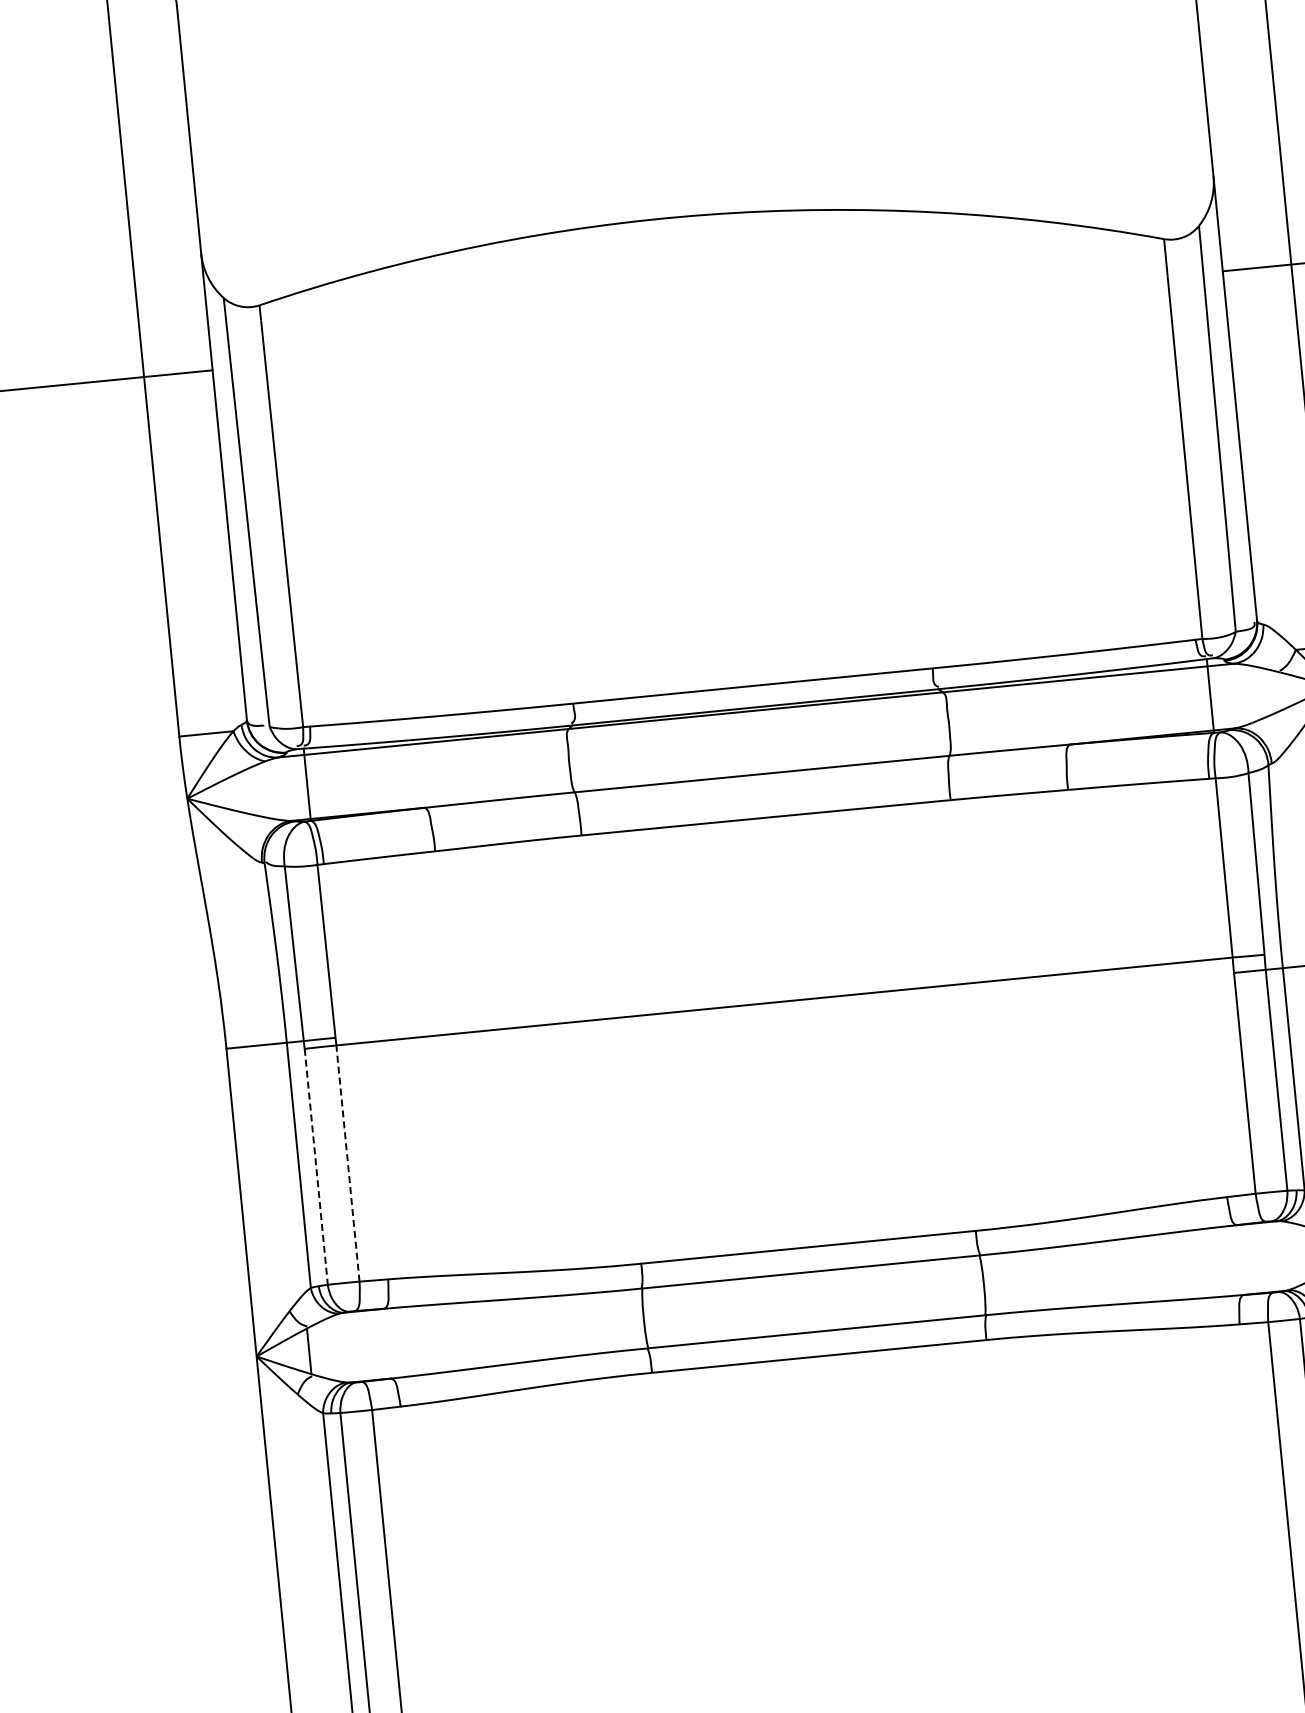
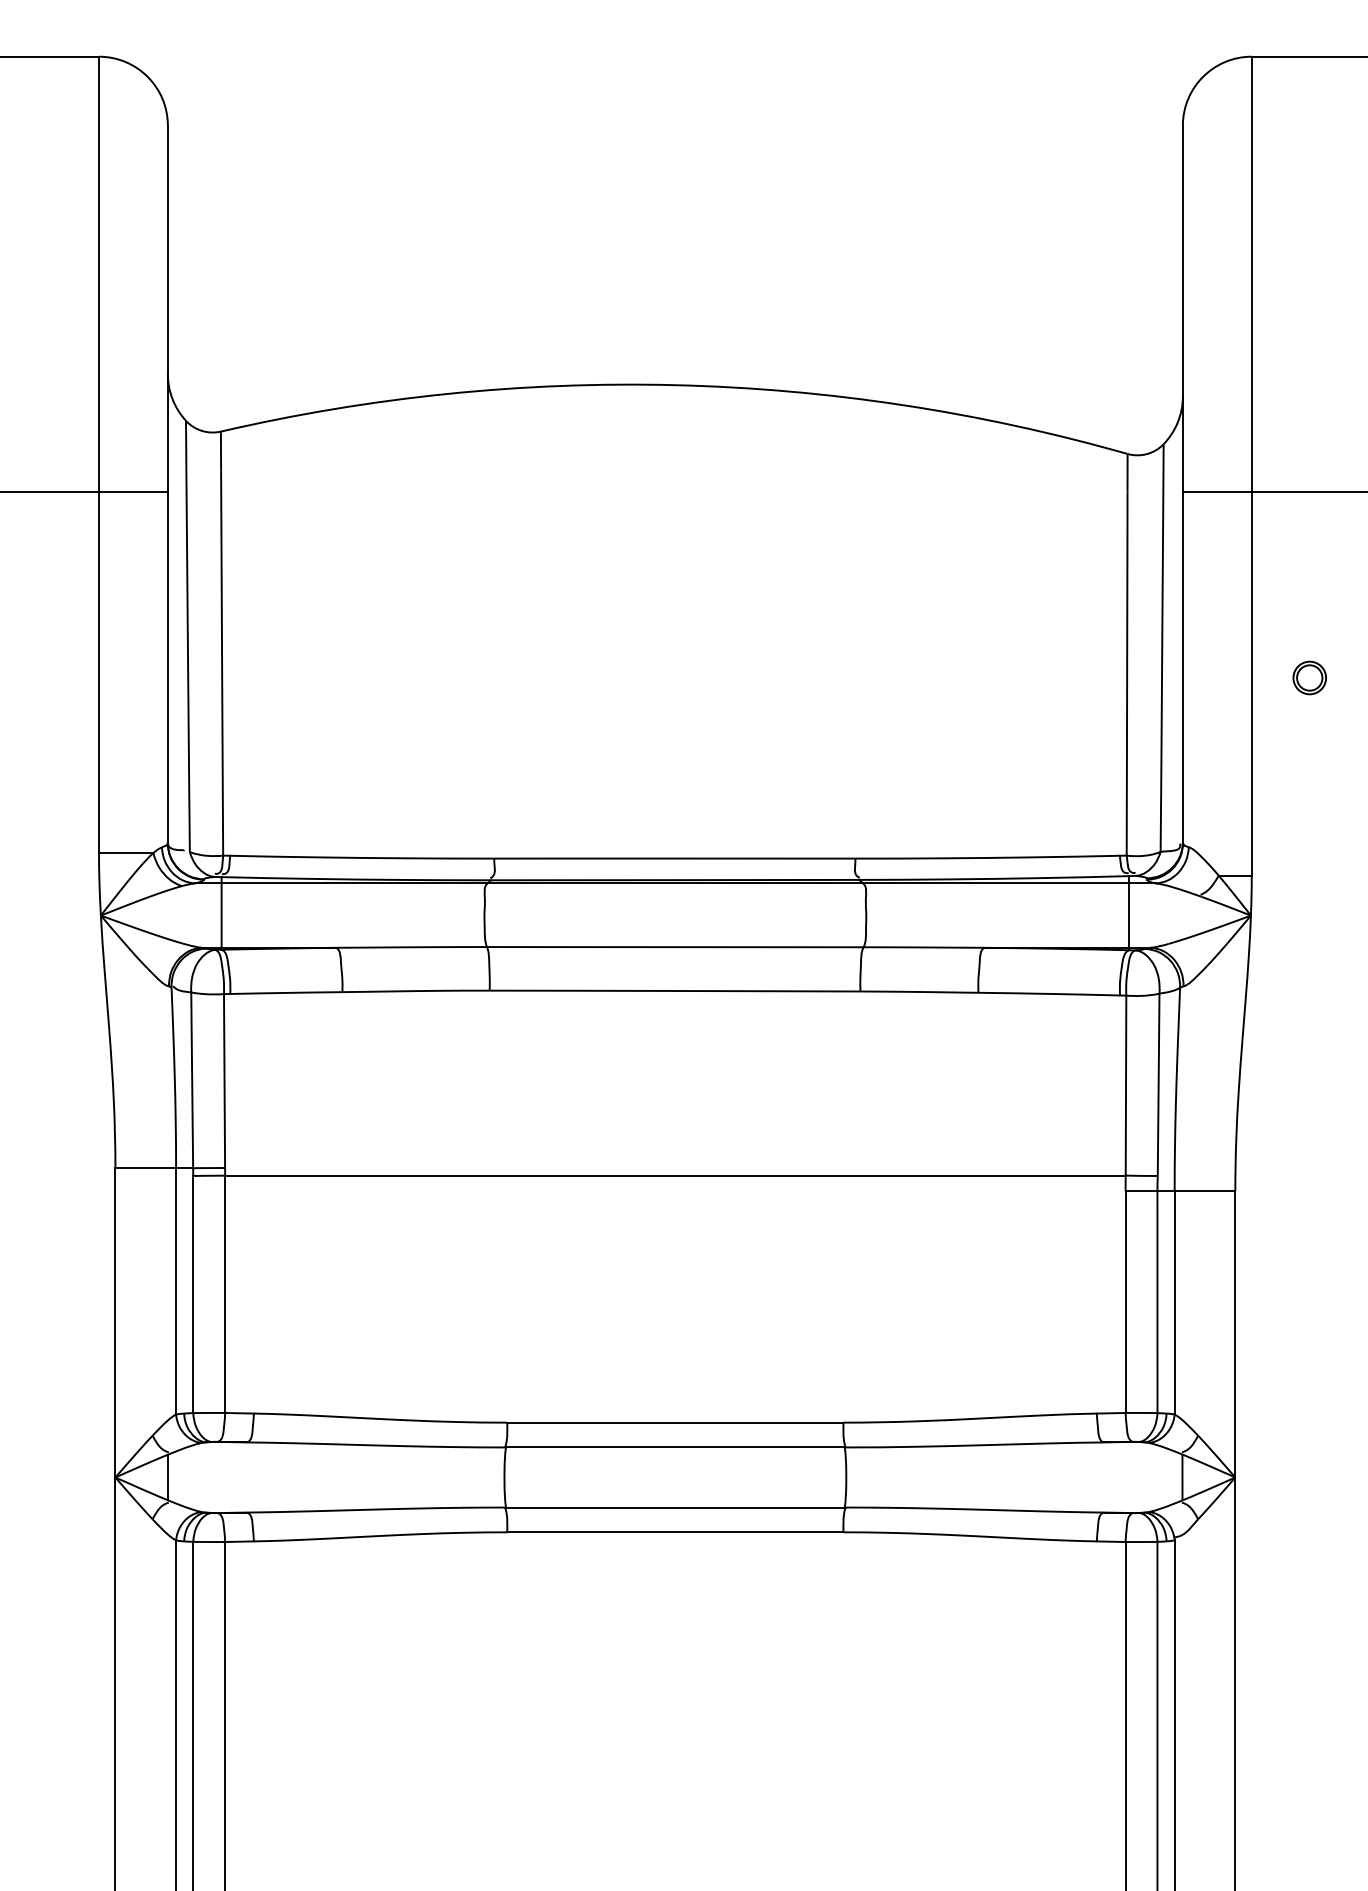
line: (348, 1163) -> (225, 1294), dashed -> solid
line: (316, 1166) -> (193, 1294), dashed -> solid

